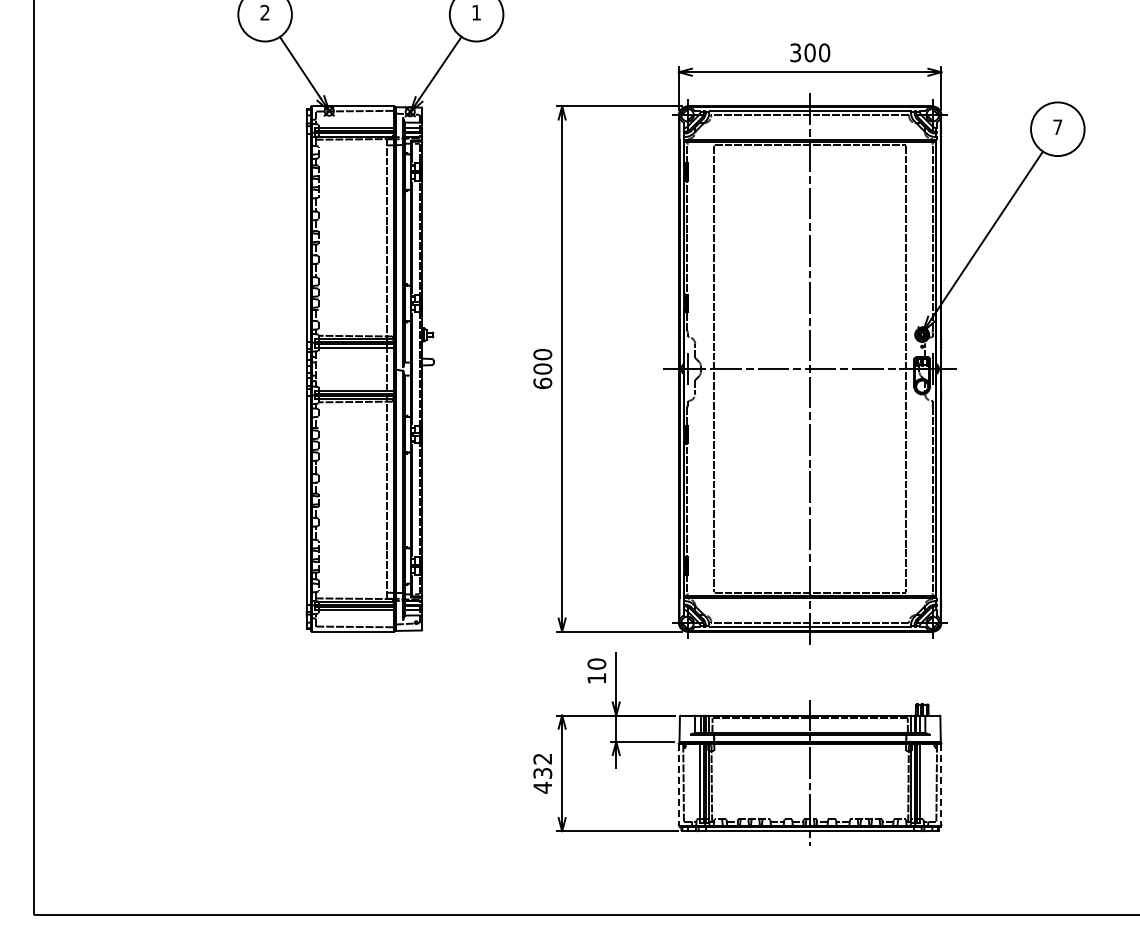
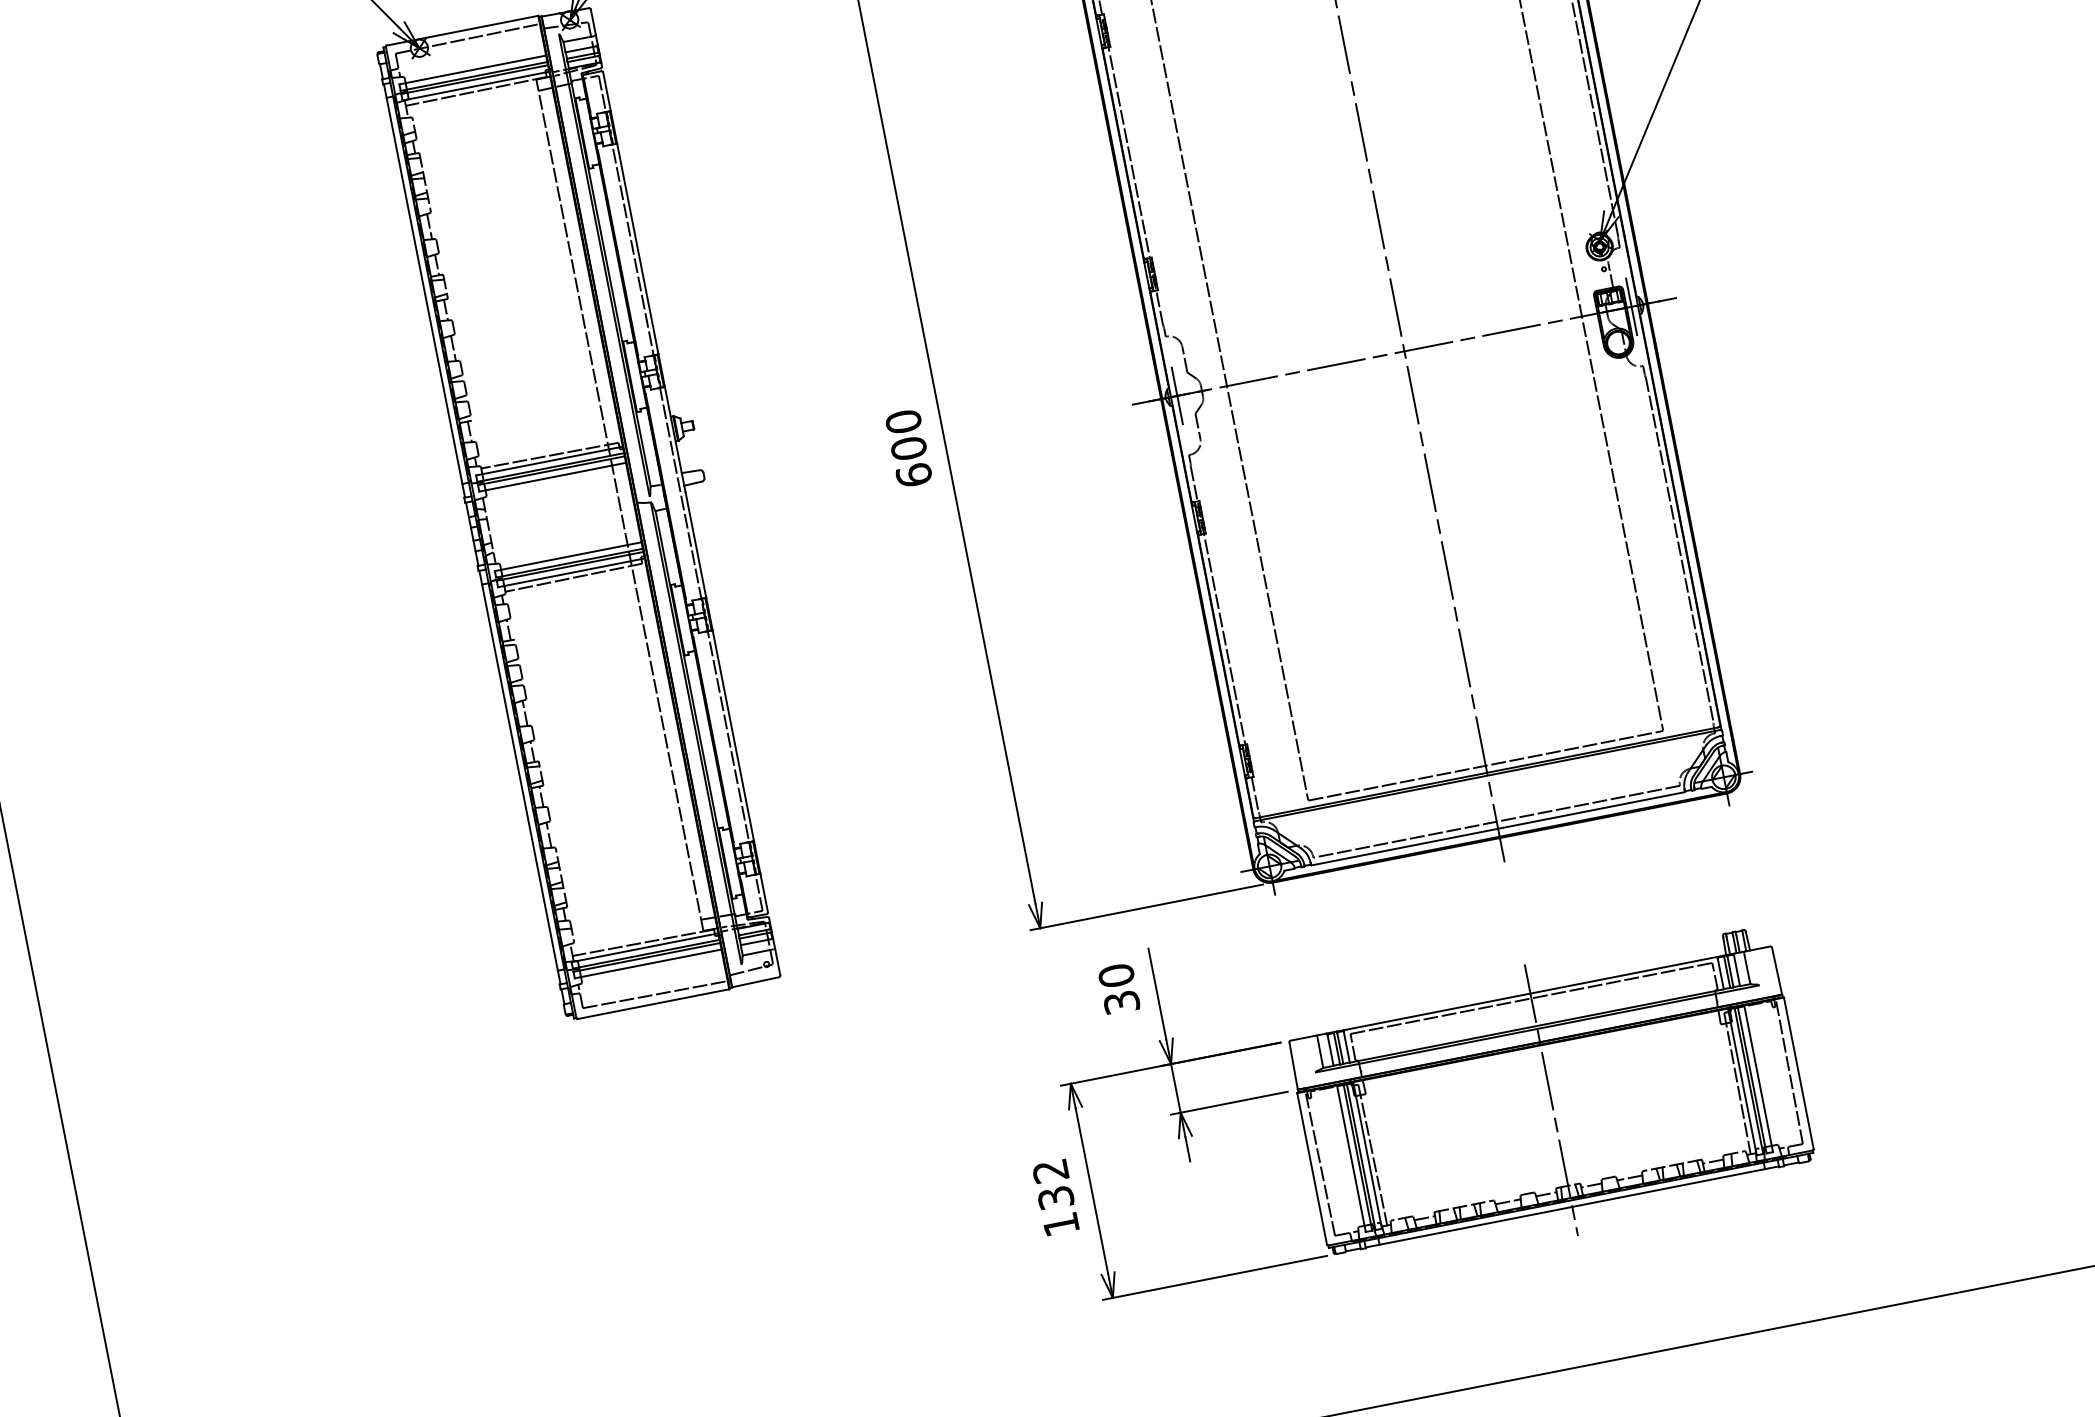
text: (596, 678) -> (1120, 1002), 10 -> 30
line: (678, 784) -> (1311, 1169), dashed -> solid
line: (941, 784) -> (1798, 1073), dashed -> solid
text: (542, 787) -> (1060, 1224), 432 -> 132

